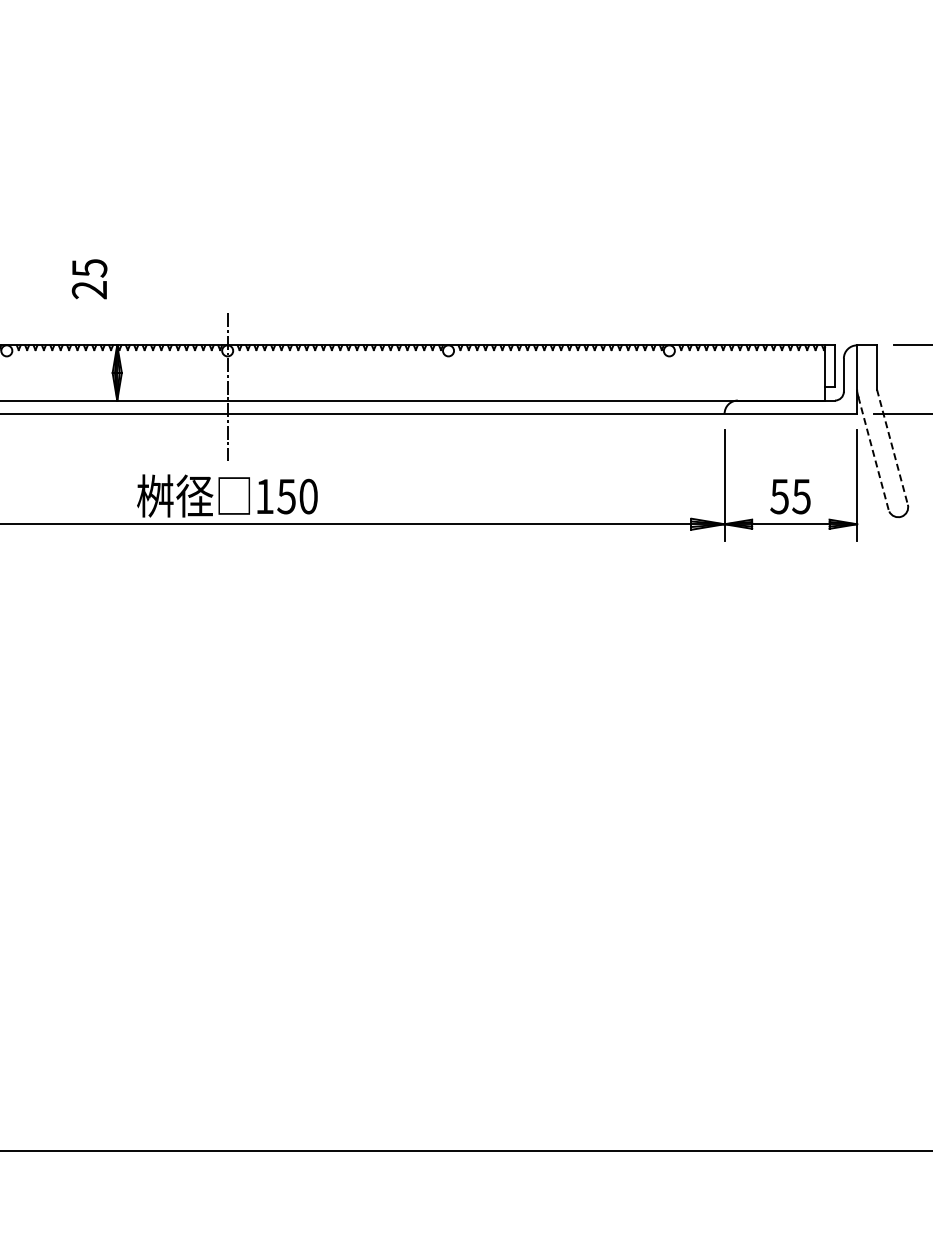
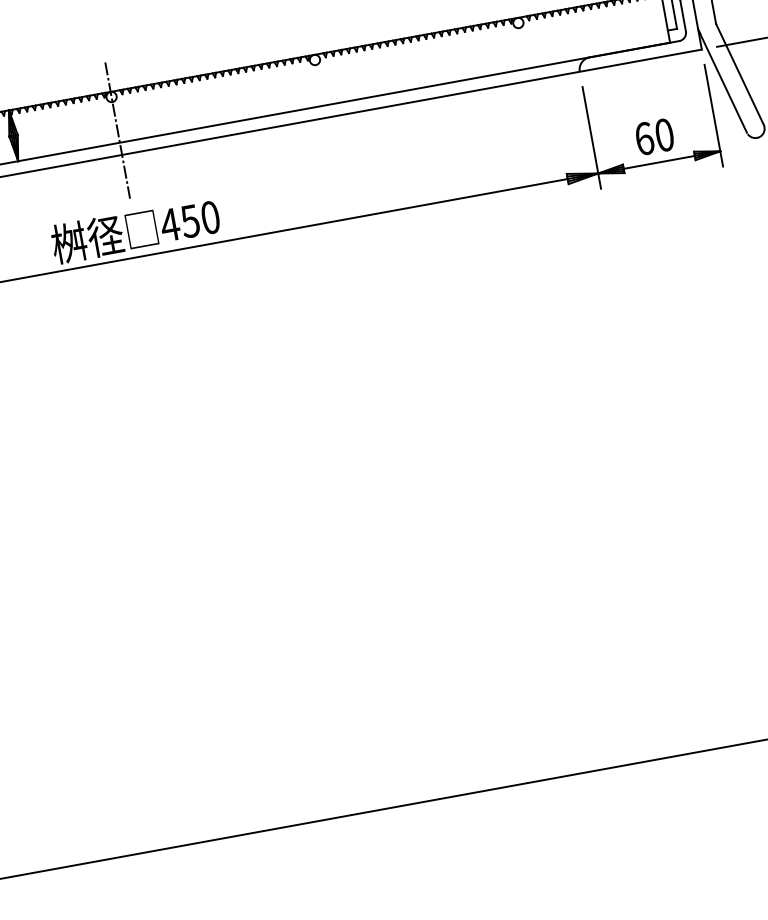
line: (892, 447) -> (740, 74), dashed -> solid
line: (873, 452) -> (723, 82), dashed -> solid
text: (264, 496) -> (169, 224), 150 -> 450
text: (790, 496) -> (654, 136), 55 -> 60

